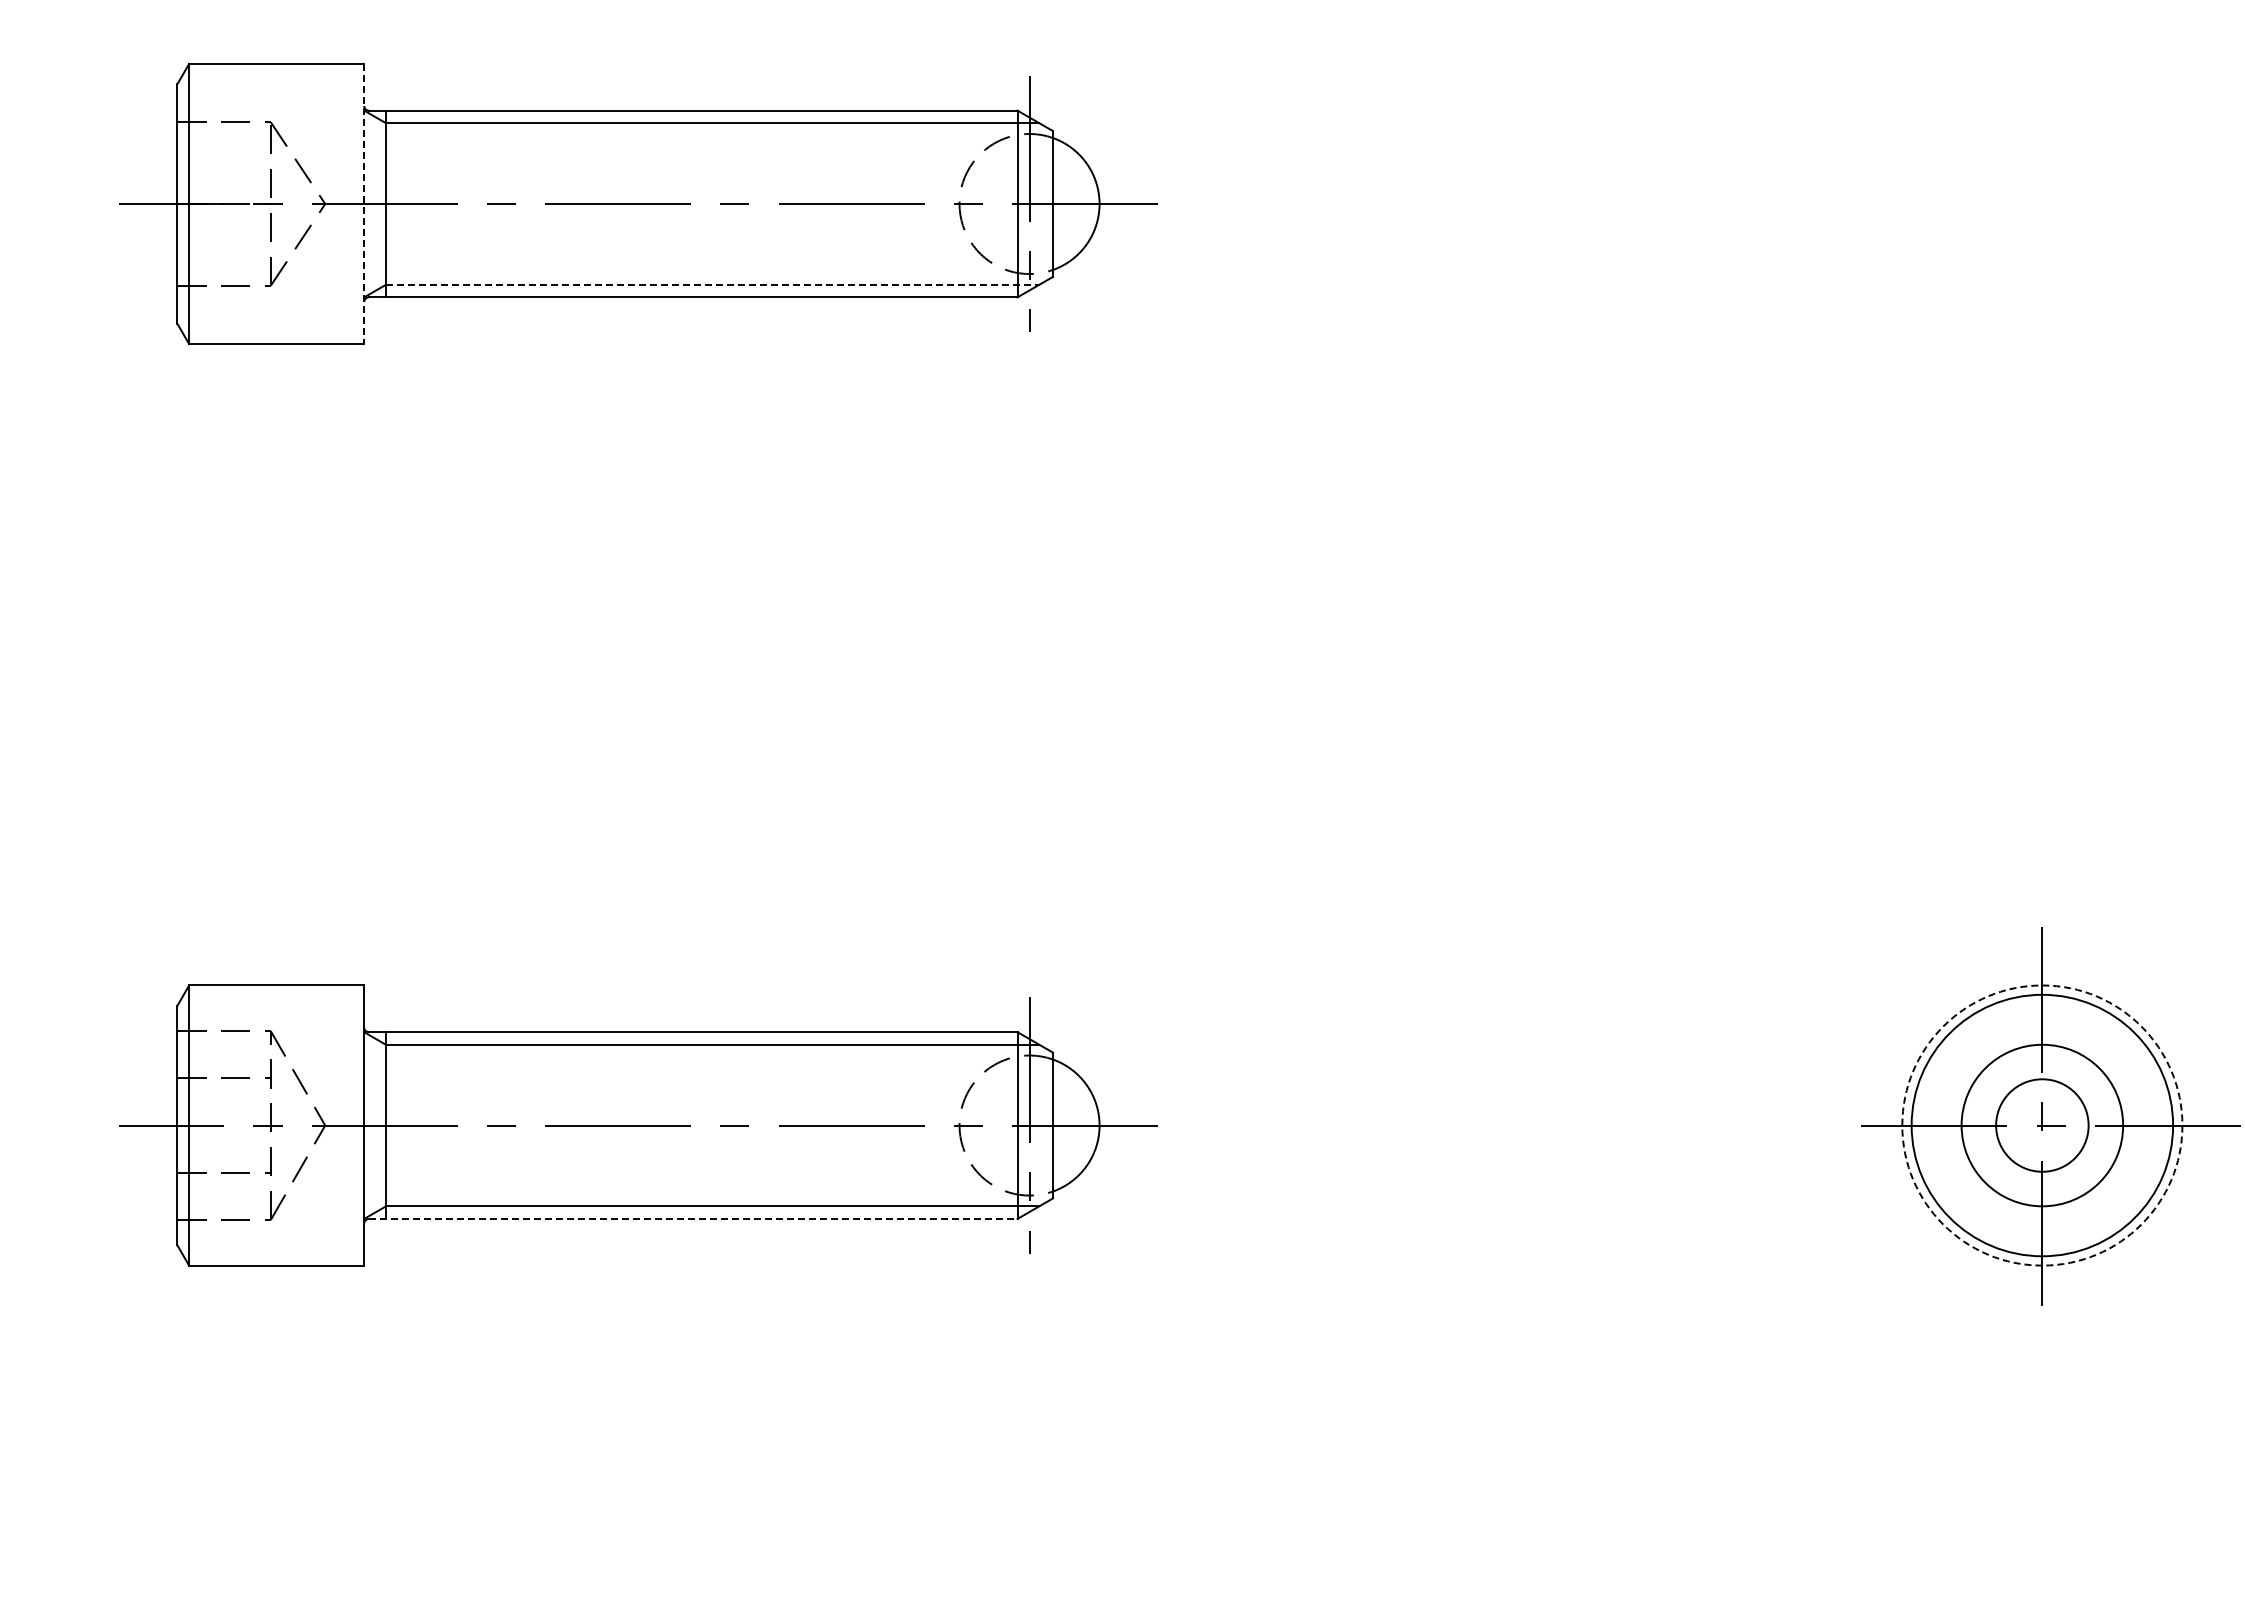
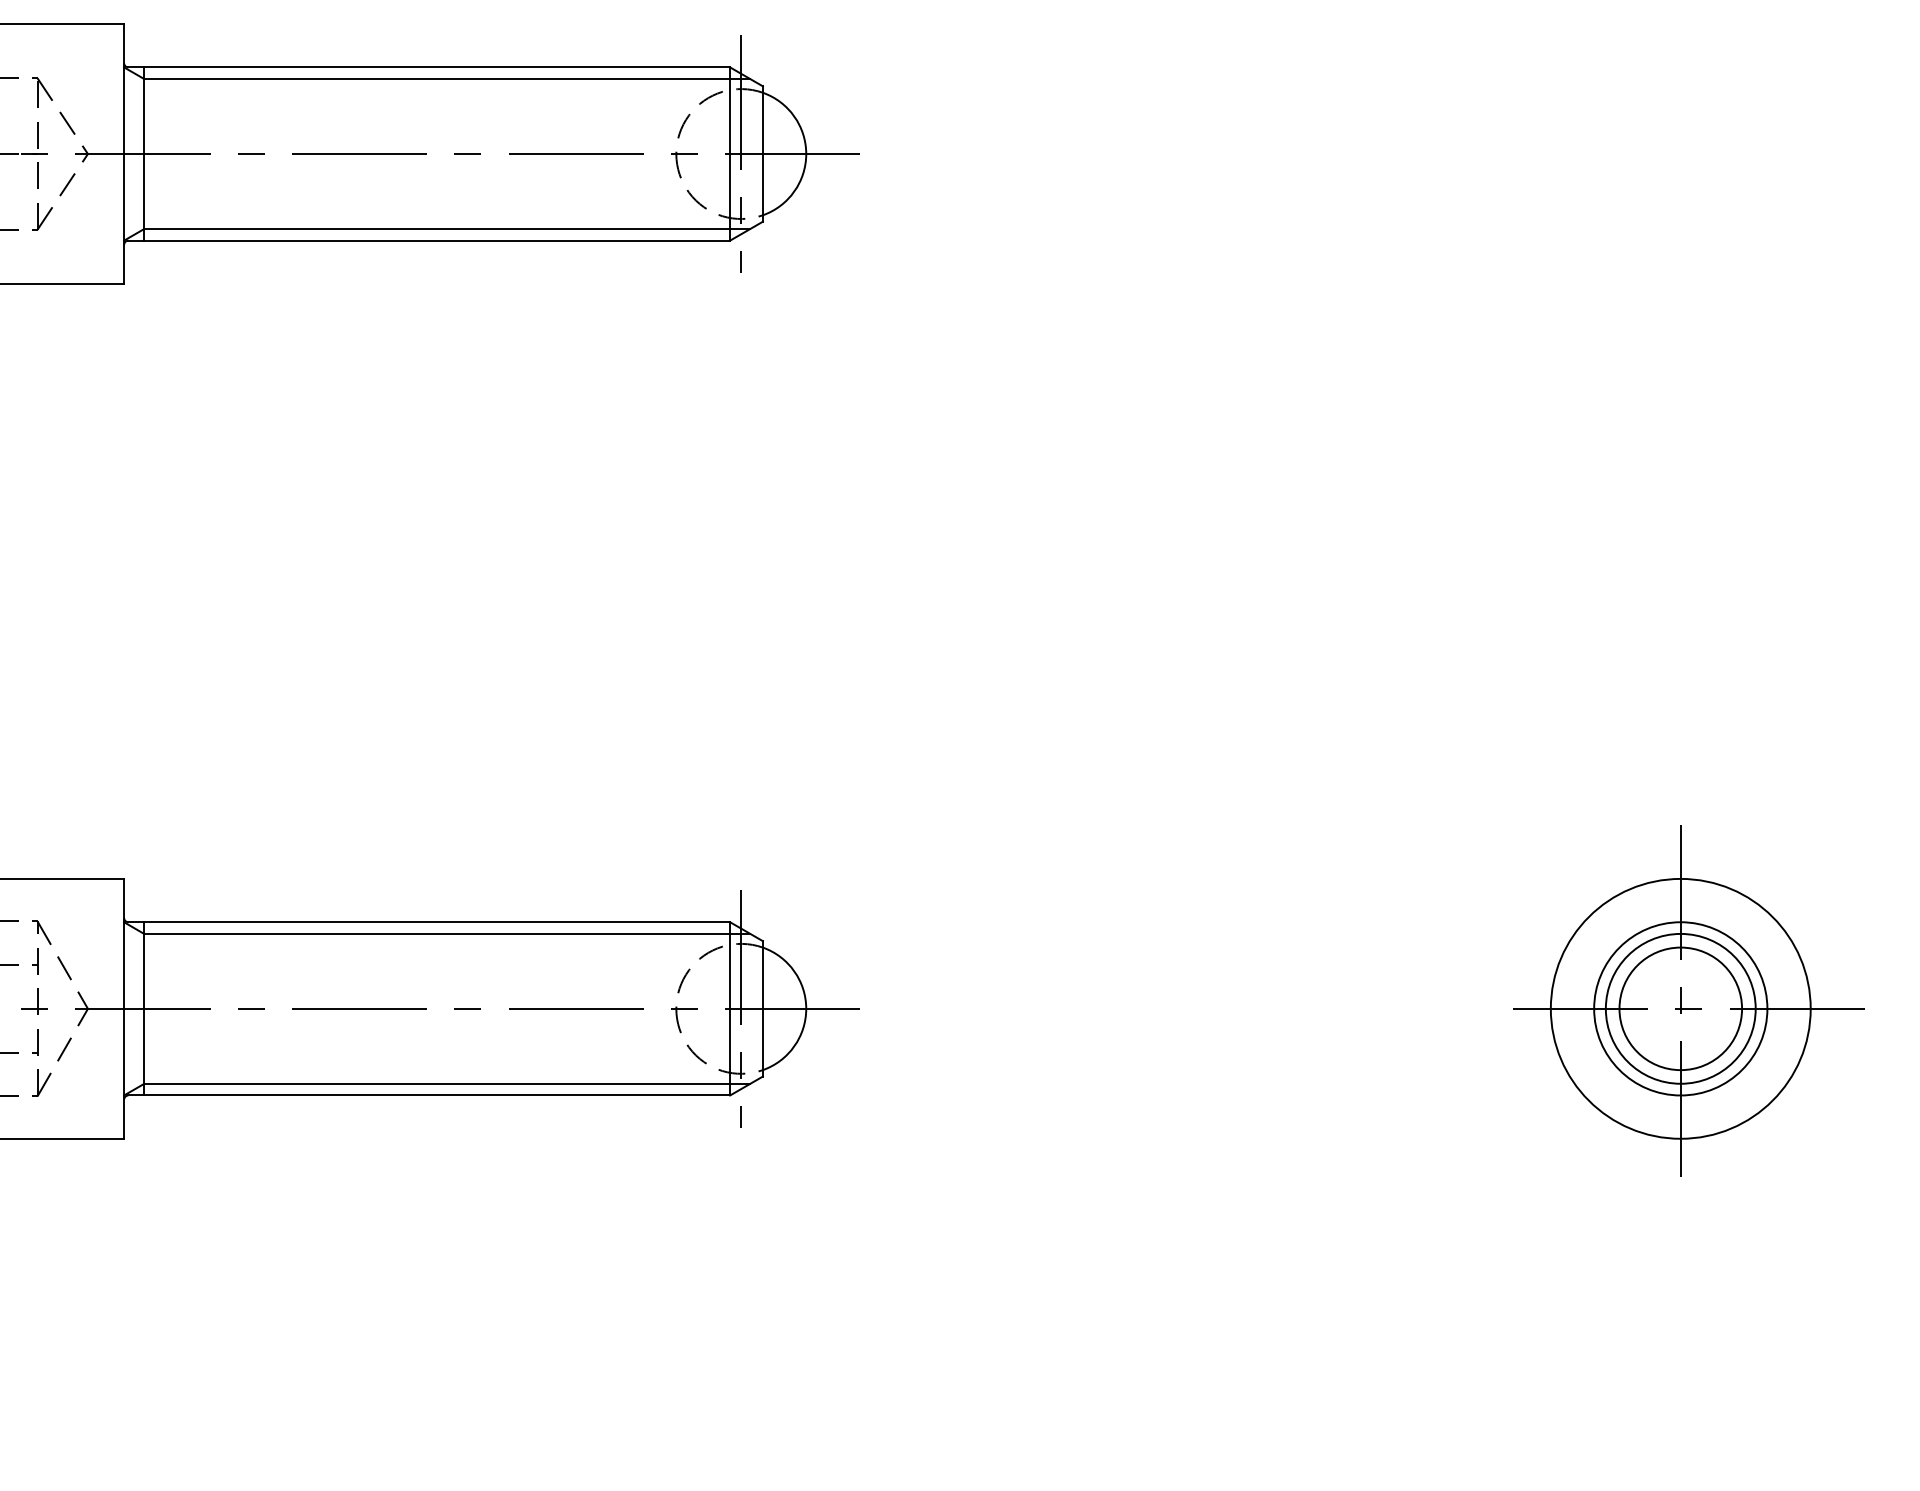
line: (364, 204) -> (124, 154), dashed -> solid
line: (712, 284) -> (447, 228), dashed -> solid
circle: (2042, 1125) -> (1680, 1008), dashed -> solid
circle: (2042, 1125) -> (1680, 1008), size x0.71
circle: (2042, 1125) -> (1680, 1008), size x1.43
line: (693, 1218) -> (429, 1095), dashed -> solid

